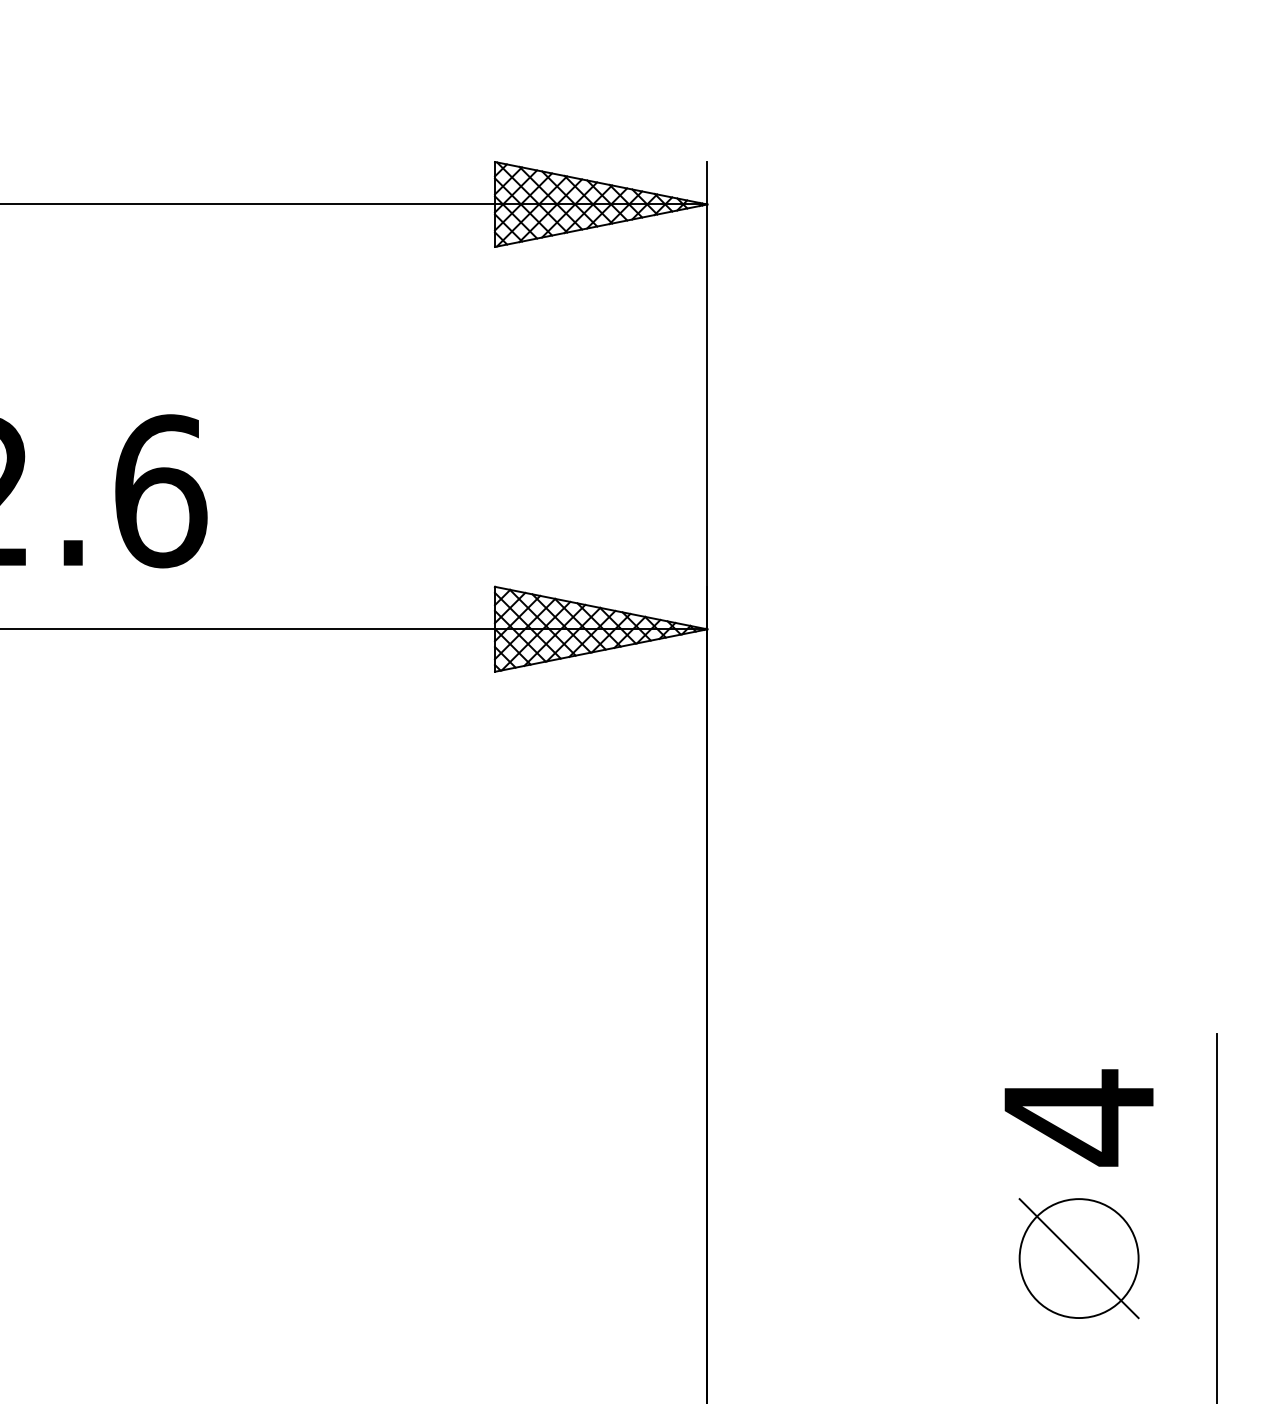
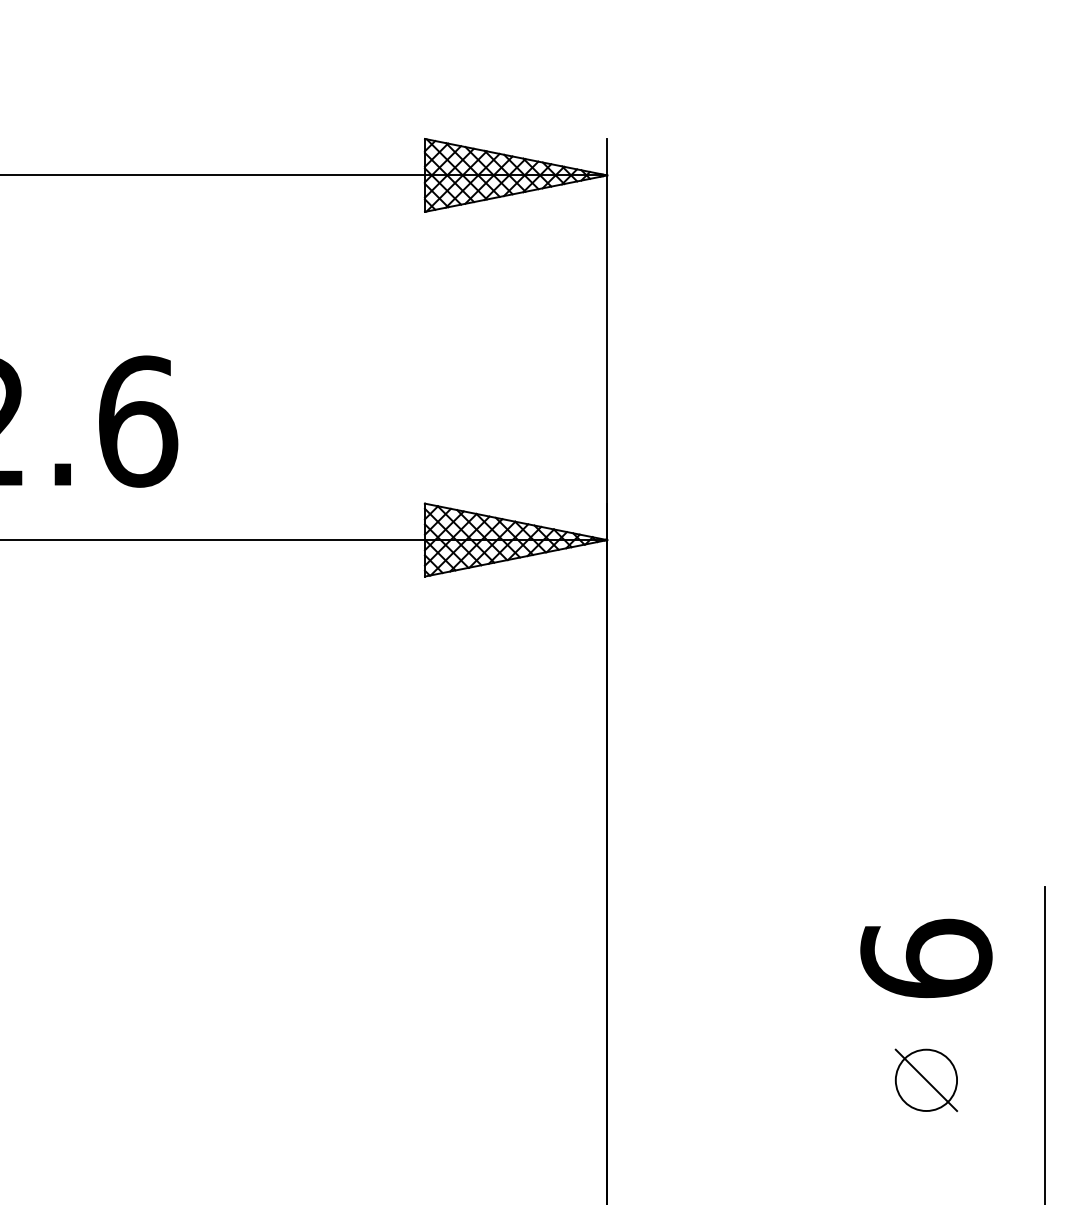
text: (1079, 1117) -> (926, 959), 4 -> 6
part: (1079, 1258) -> (926, 1080), size x0.6

